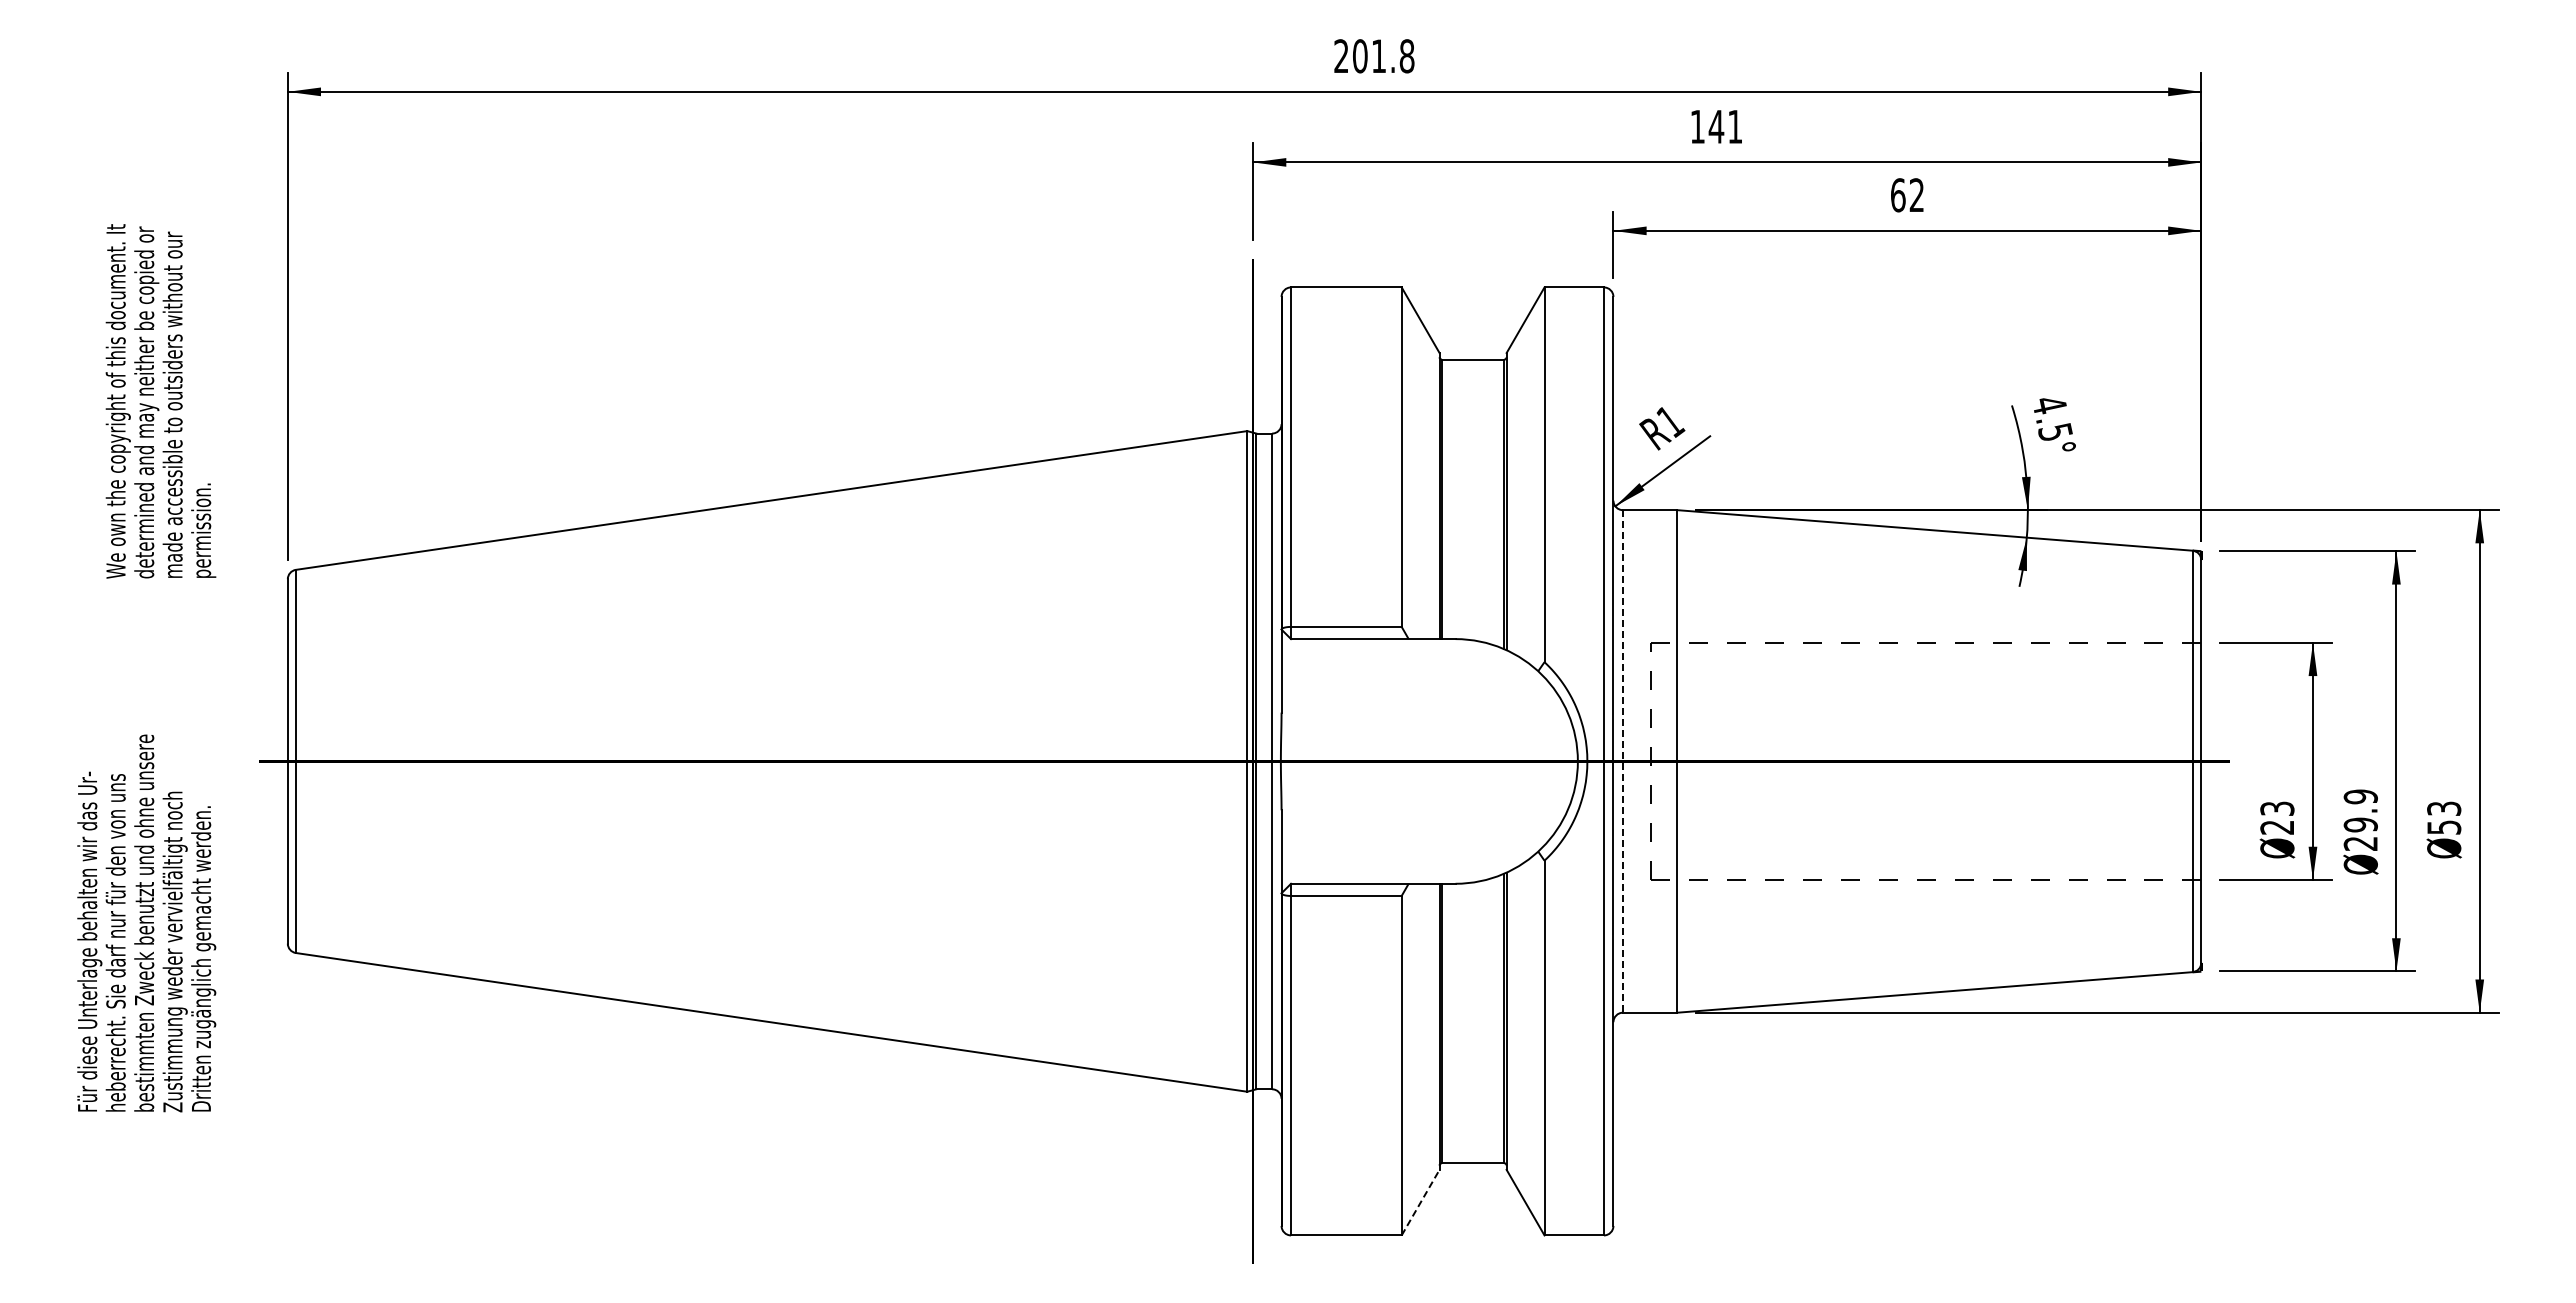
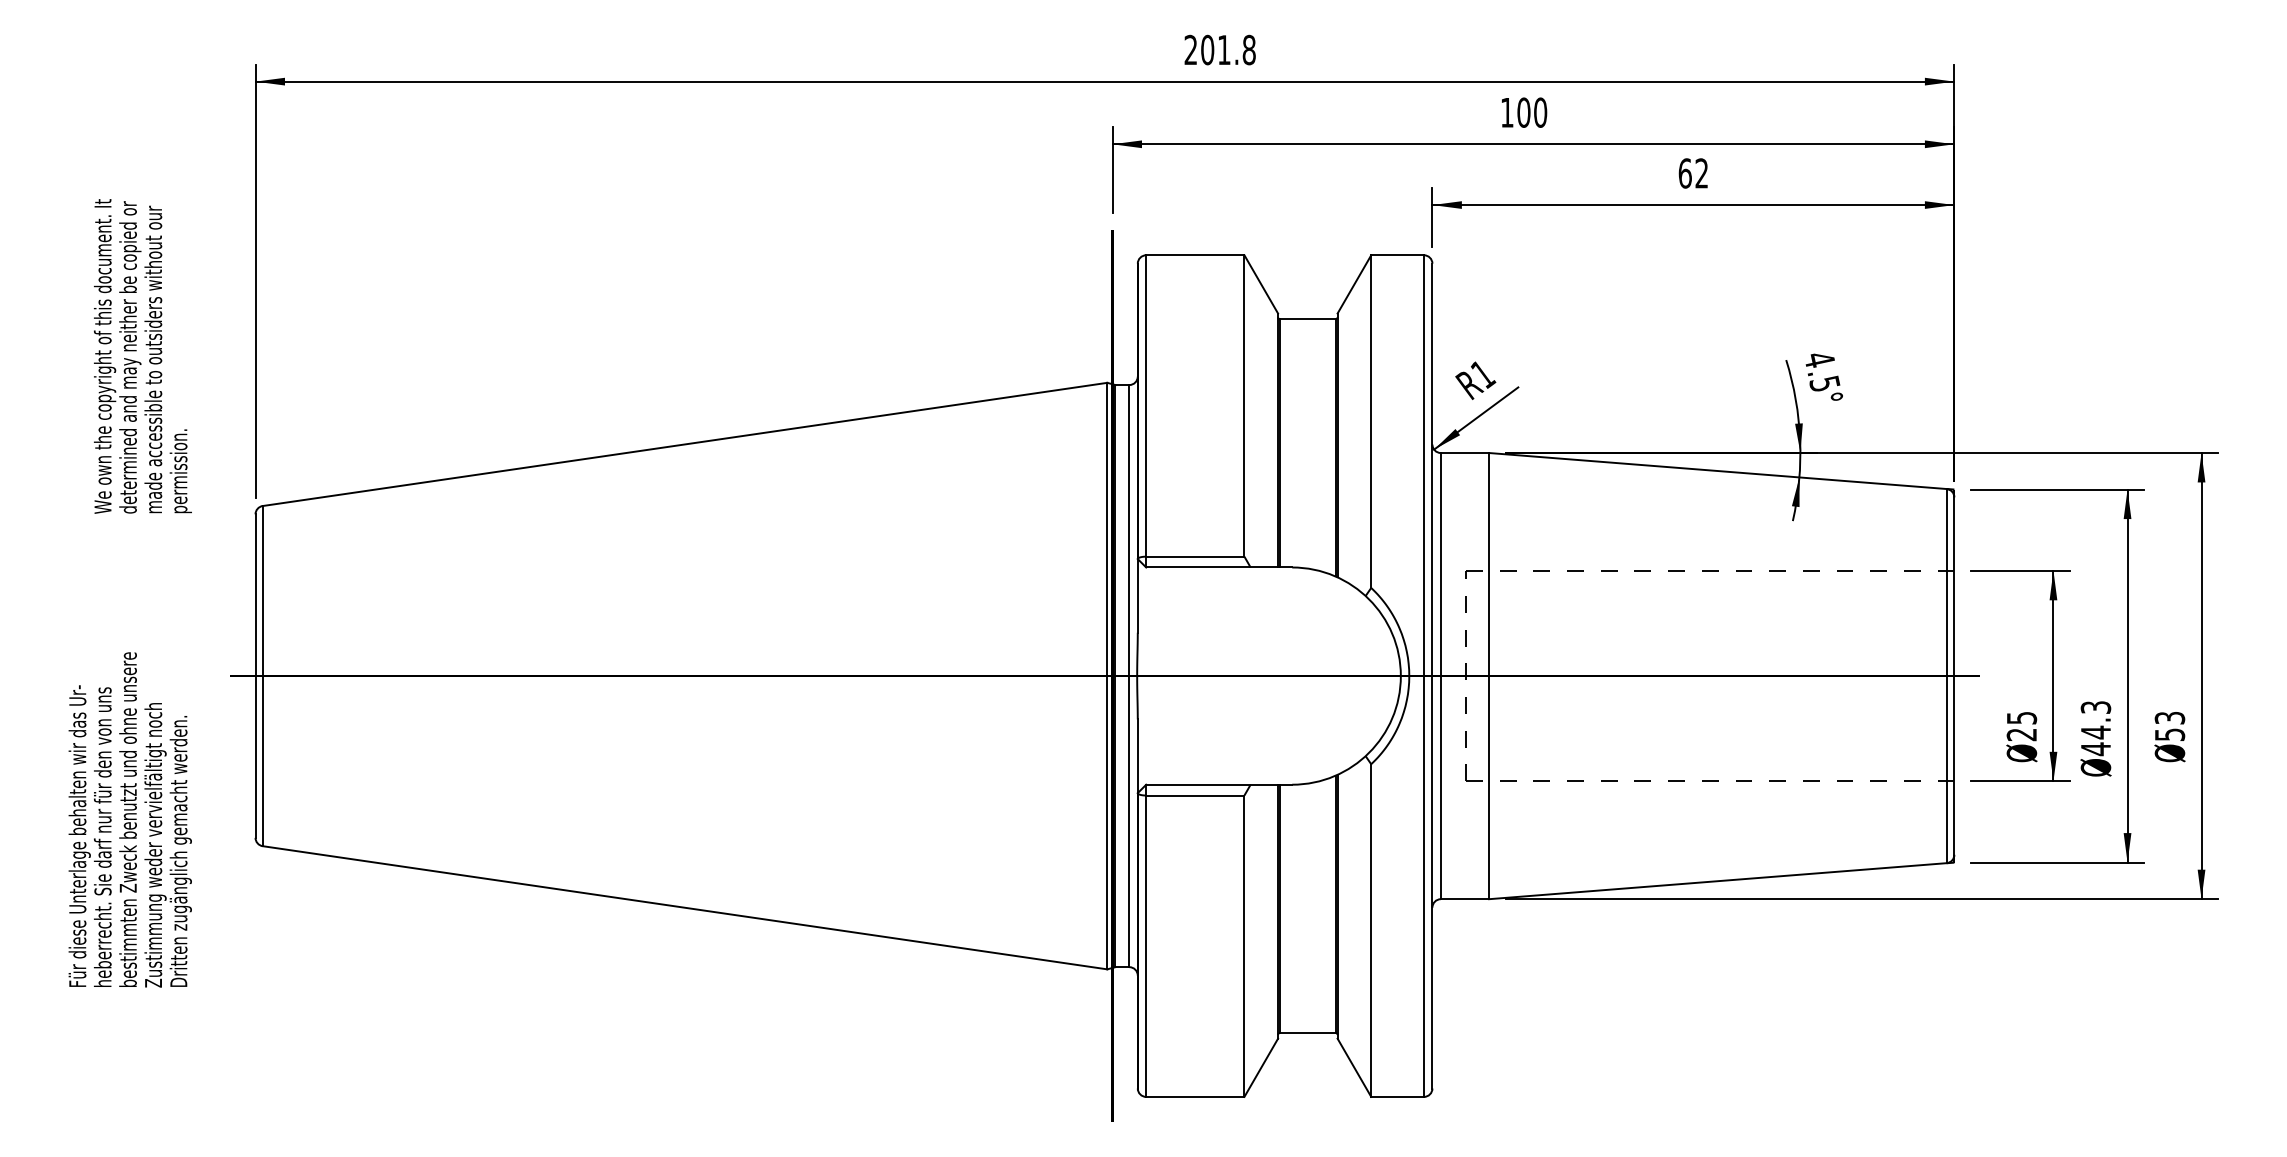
text: (1725, 126) -> (1531, 112), 141 -> 100
line: (1622, 761) -> (1440, 676), dashed -> solid
text: (2276, 808) -> (2021, 717), 23 -> 25
text: (2360, 820) -> (2095, 728), 29.9 -> 44.3
line: (1420, 1202) -> (1261, 1067), dashed -> solid

